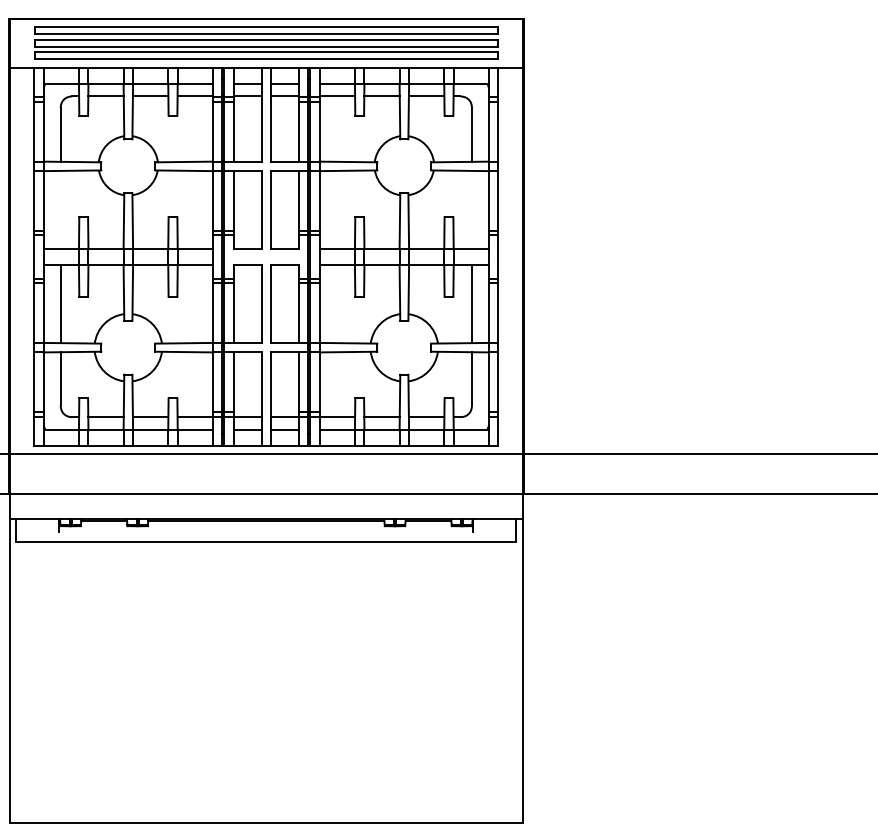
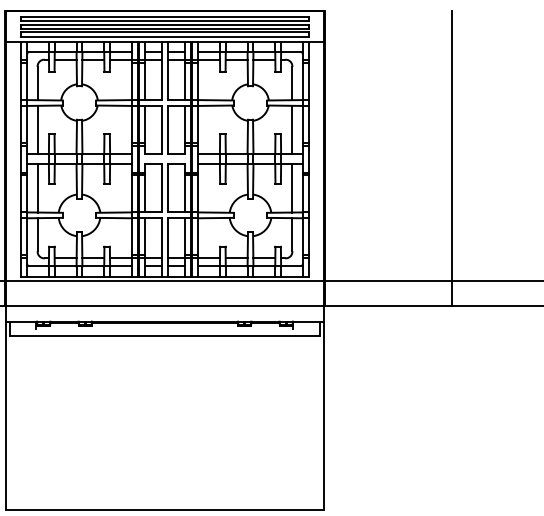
line: (60, 209) -> (37, 129), added
line: (472, 209) -> (292, 129), added
line: (728, 255) -> (451, 158), added

